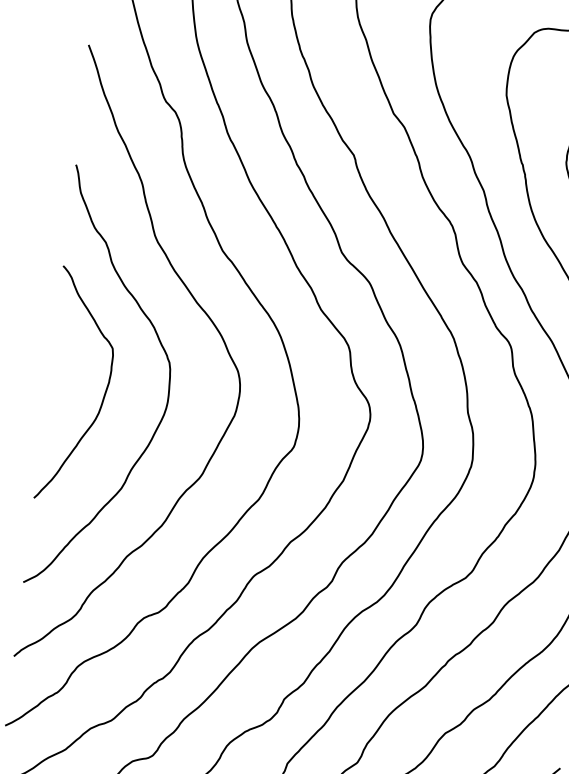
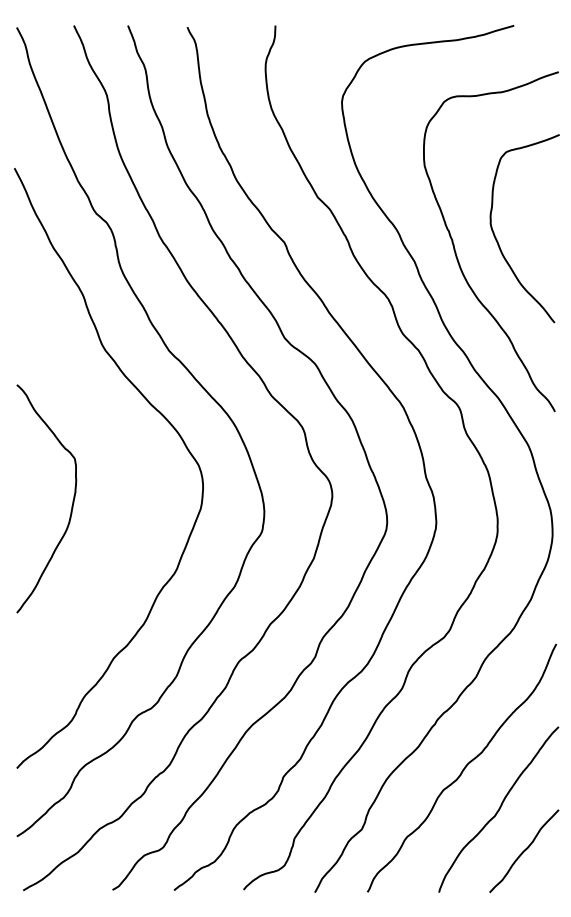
curve: (168, 378) -> (132, 480), removed

